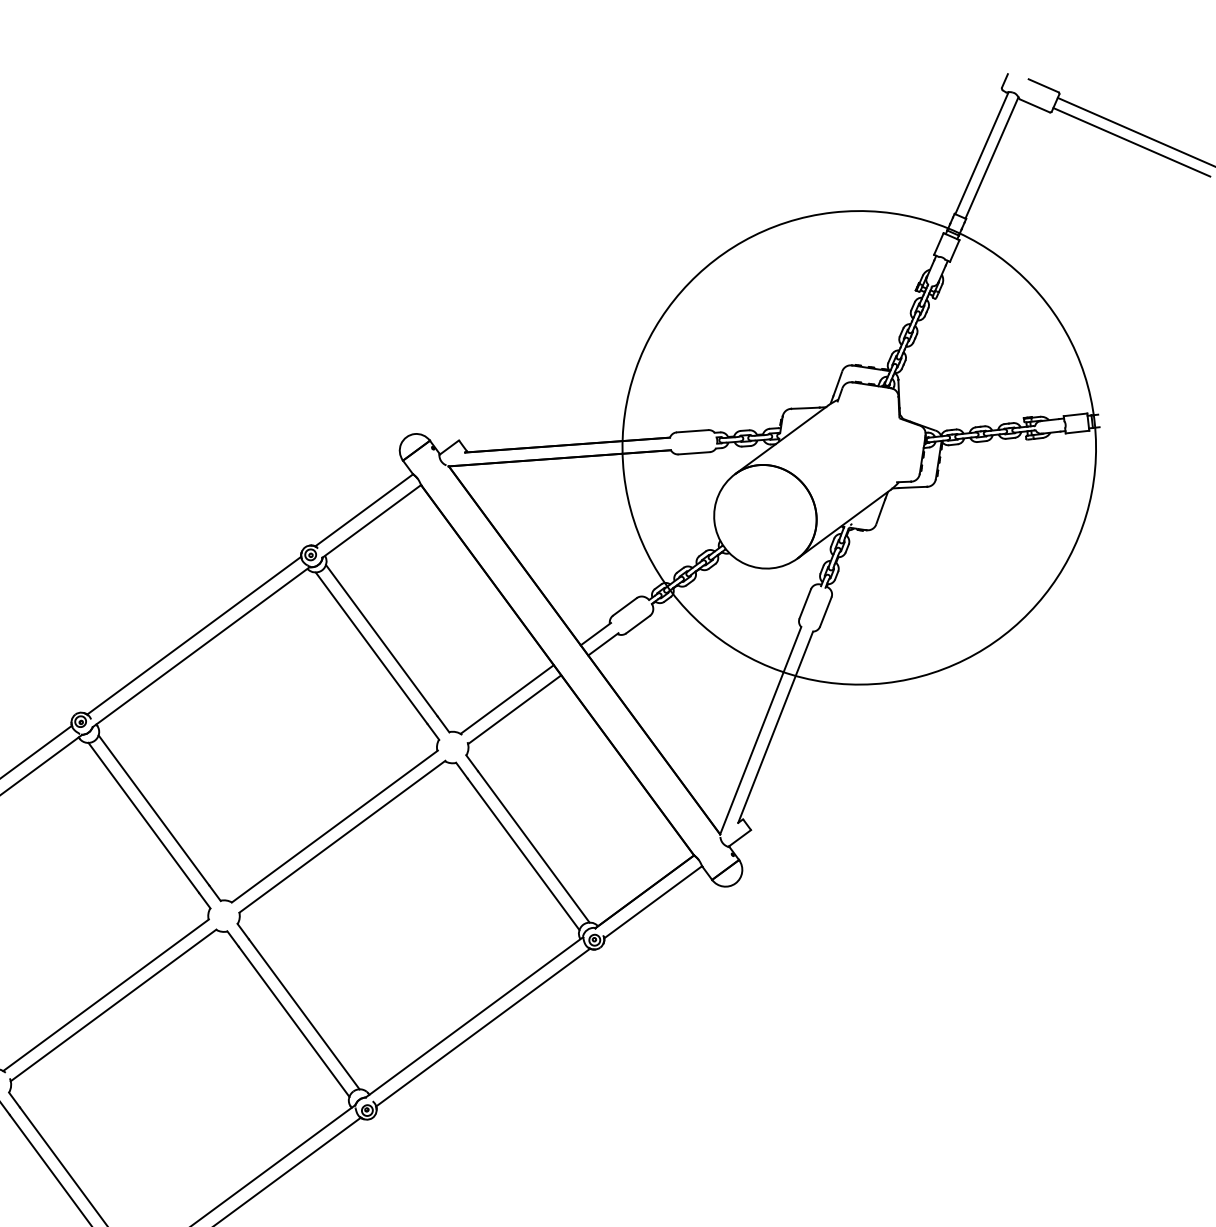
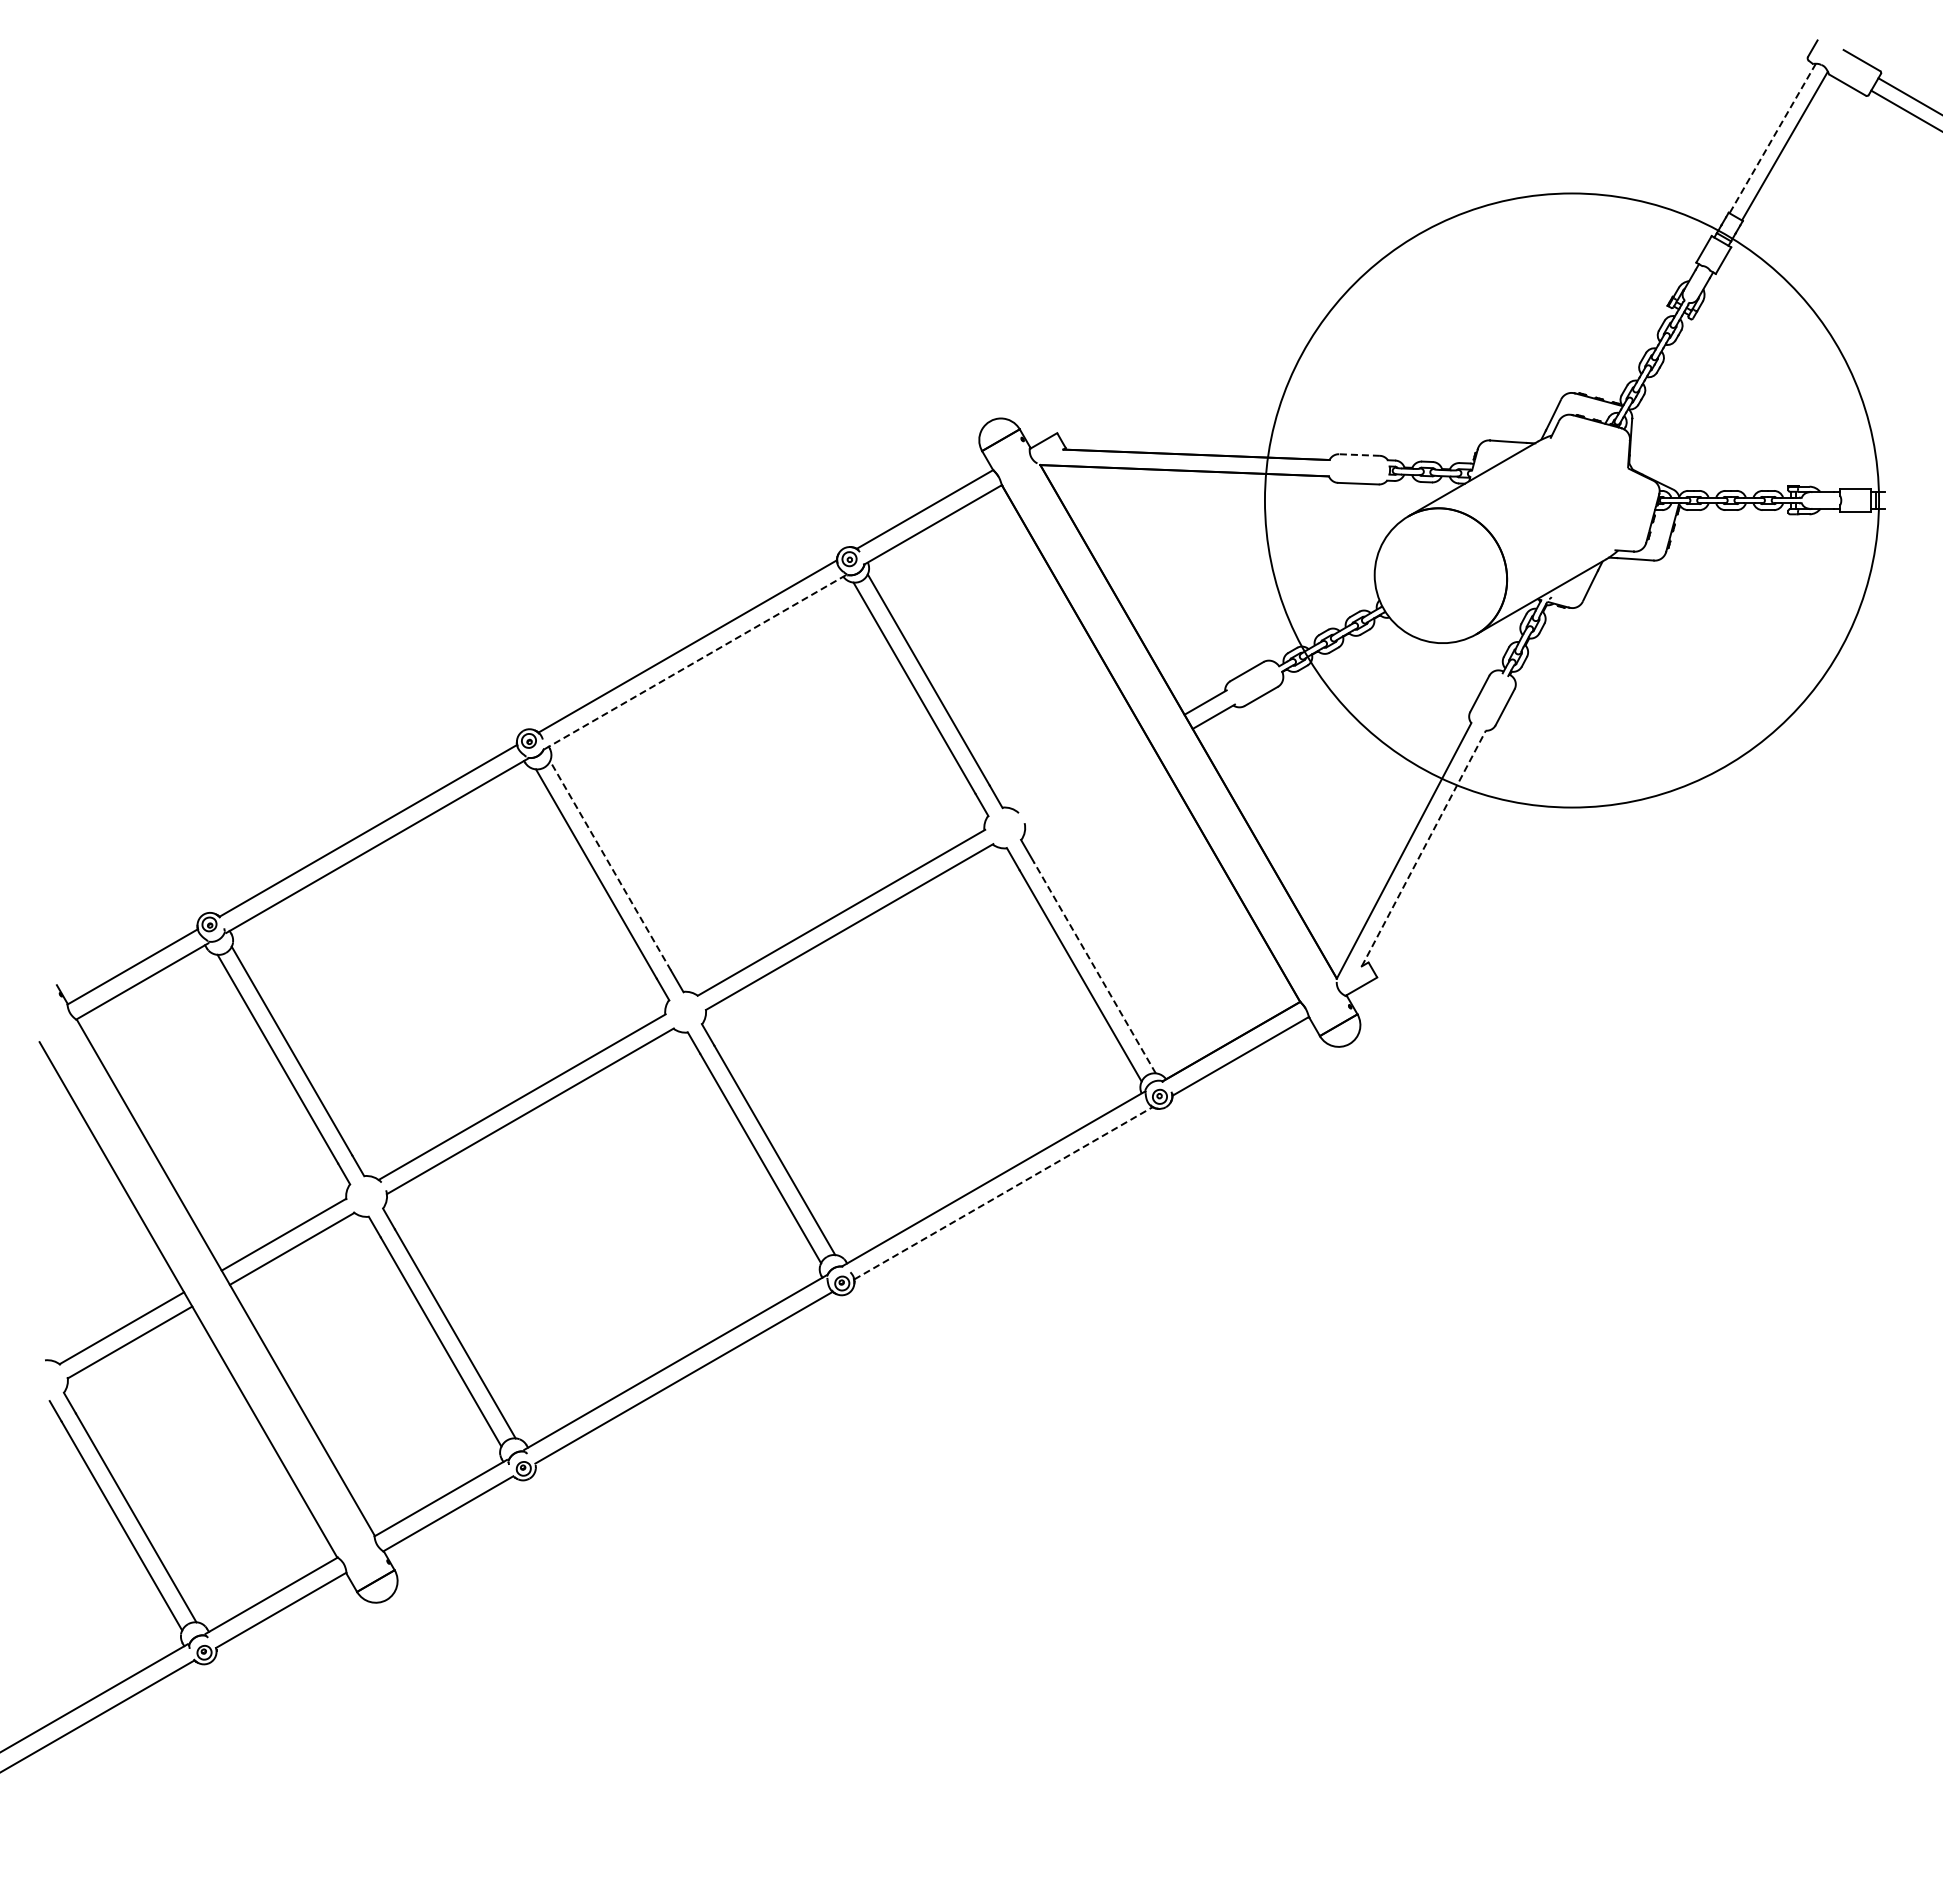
line: (981, 153) -> (1772, 138), solid -> dashed
line: (692, 431) -> (1359, 455), solid -> dashed
line: (201, 646) -> (695, 661), solid -> dashed
line: (506, 699) -> (1081, 773), removed
line: (514, 709) -> (1090, 787), removed
line: (776, 727) -> (1424, 848), solid -> dashed
line: (153, 810) -> (610, 865), solid -> dashed
line: (533, 846) -> (1094, 967), solid -> dashed
line: (483, 1027) -> (1003, 1193), solid -> dashed

